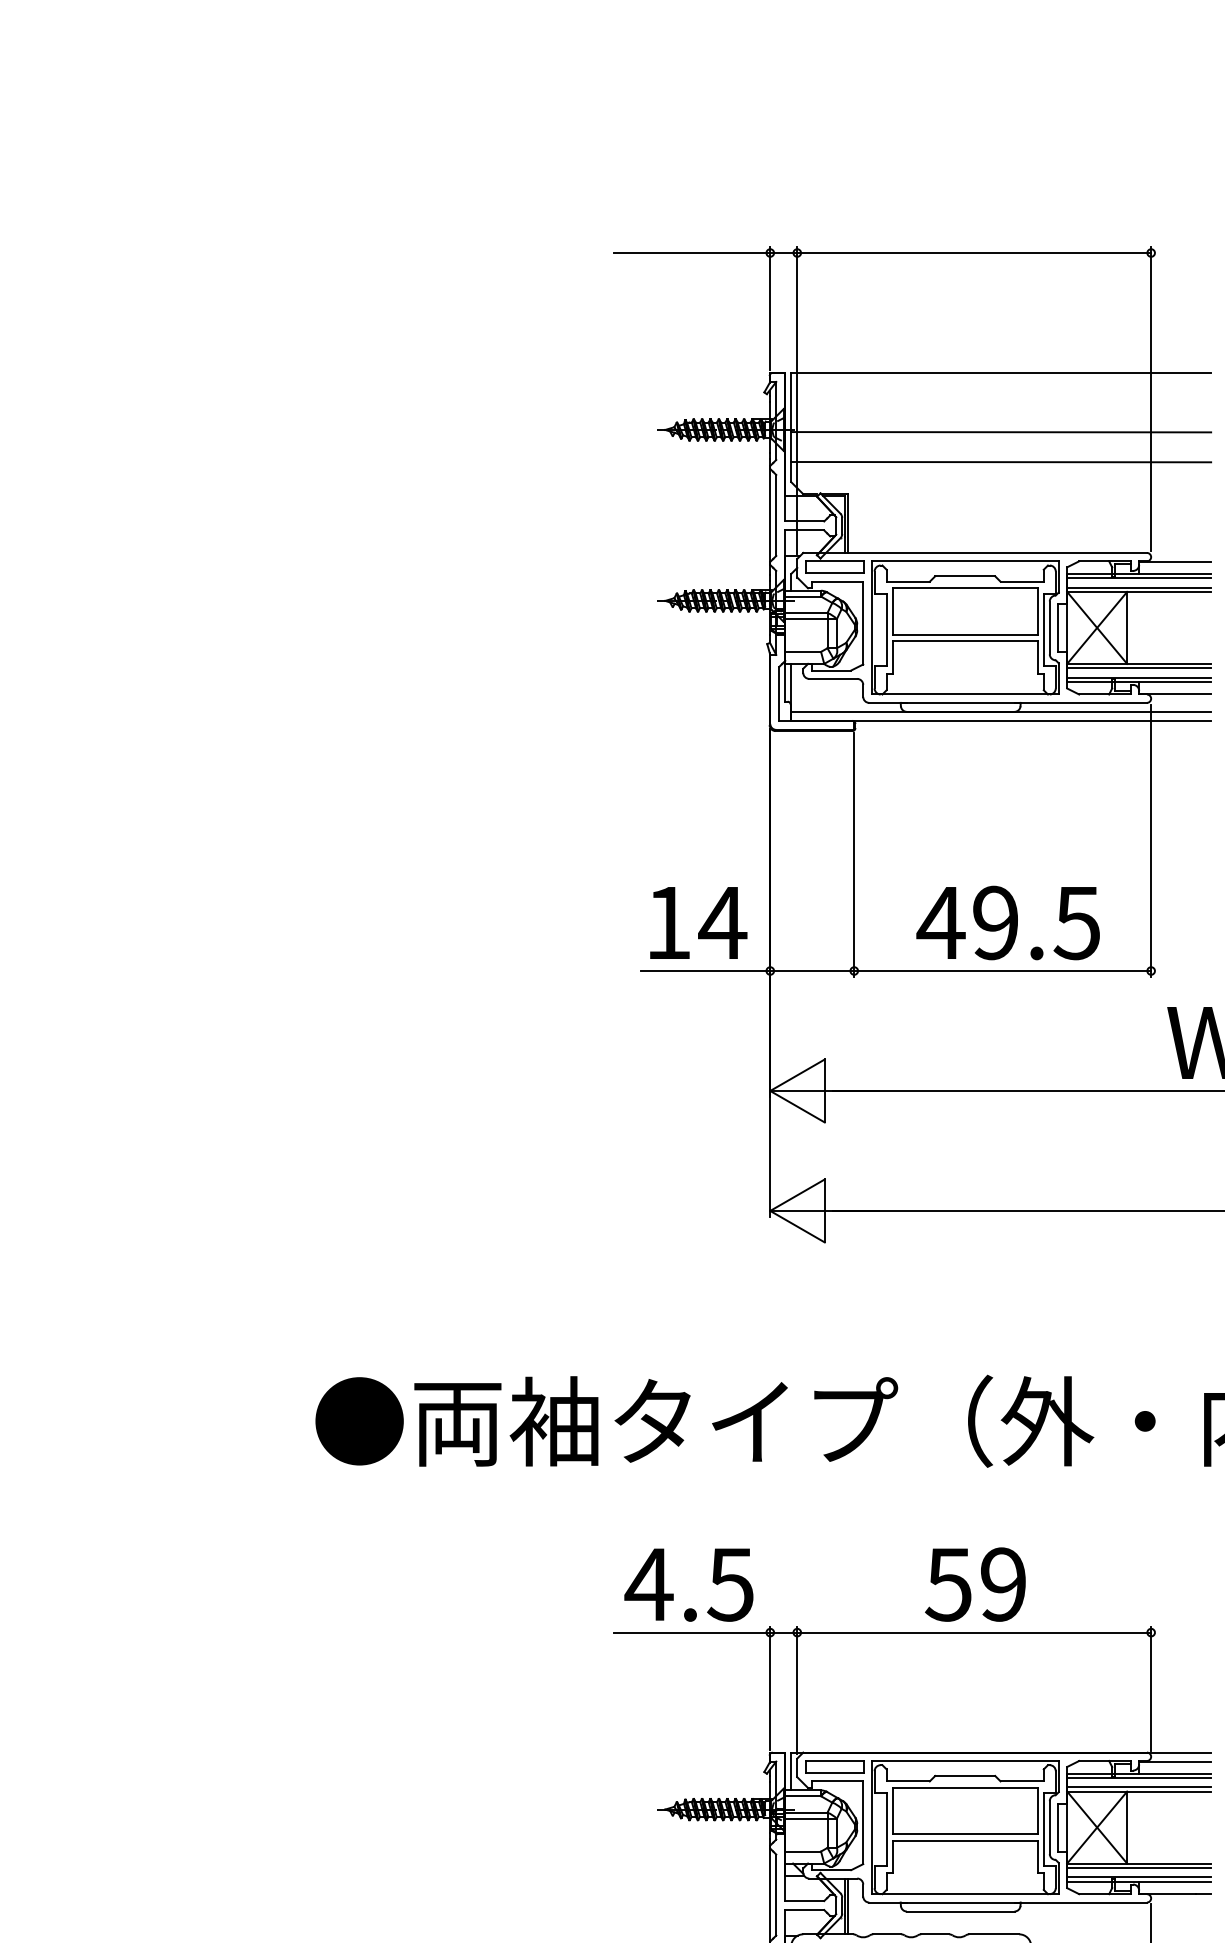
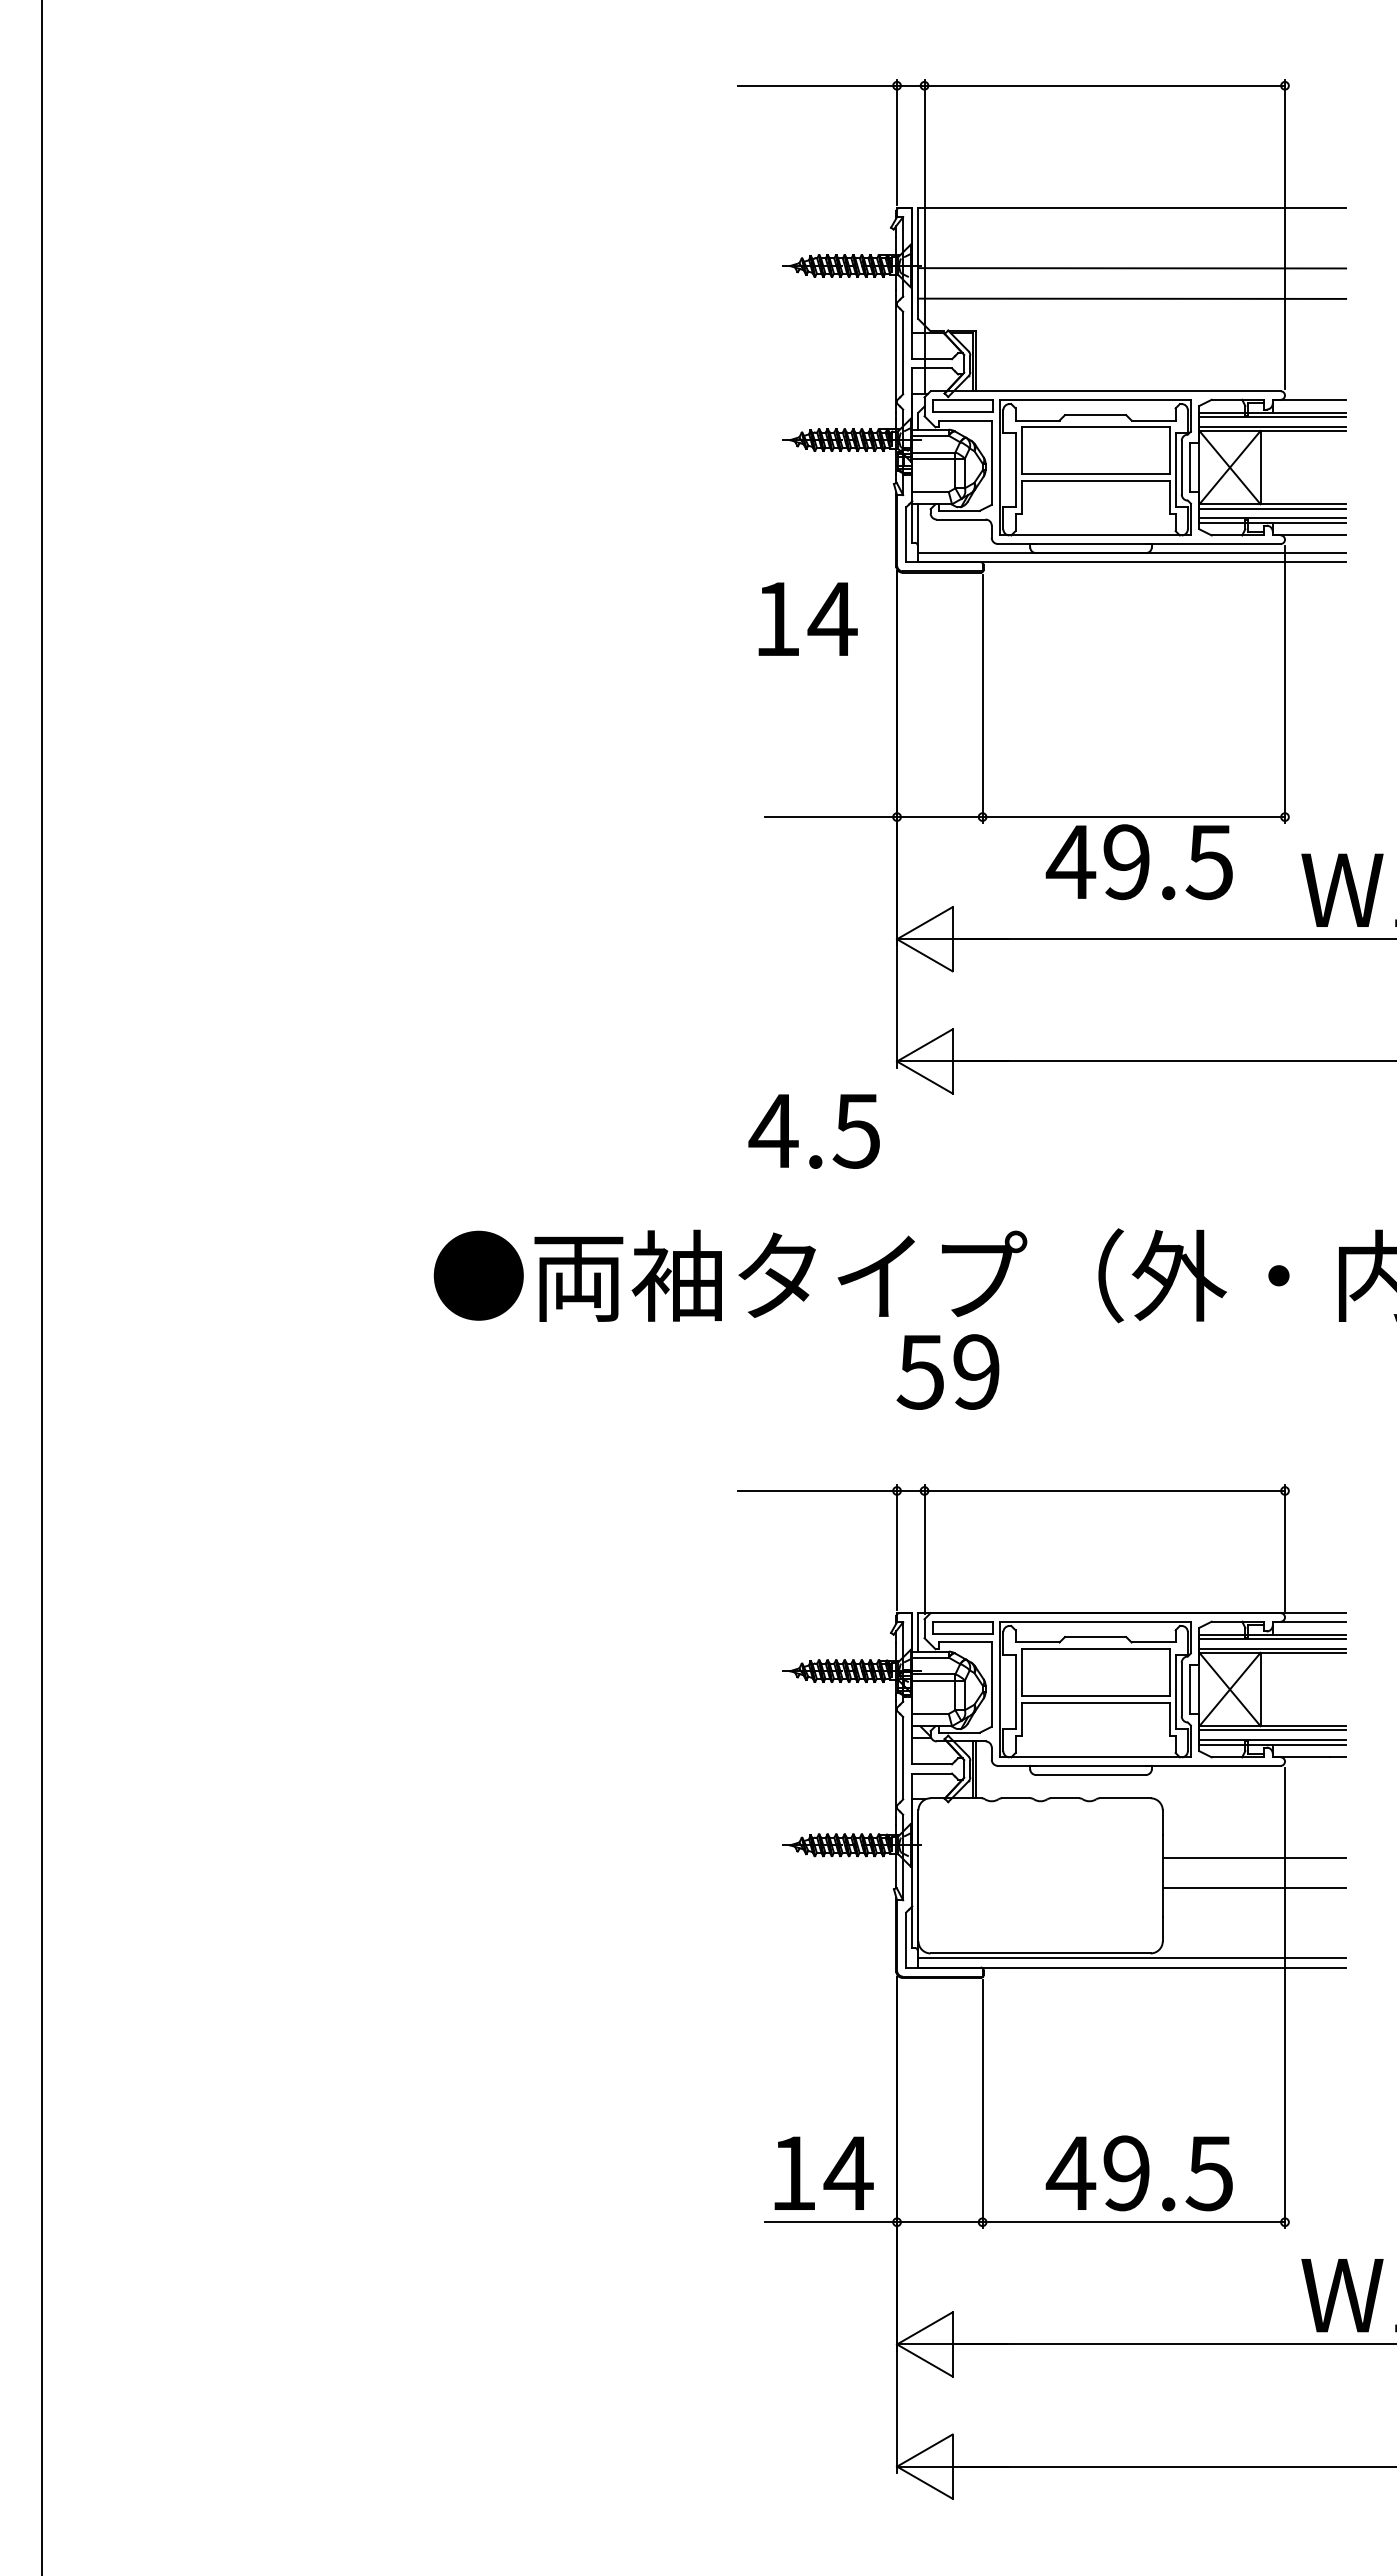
text: (698, 922) -> (807, 618), moved
text: (1007, 923) -> (1138, 862), moved
text: (974, 1584) -> (947, 1371), moved
text: (688, 1585) -> (813, 1131), moved

